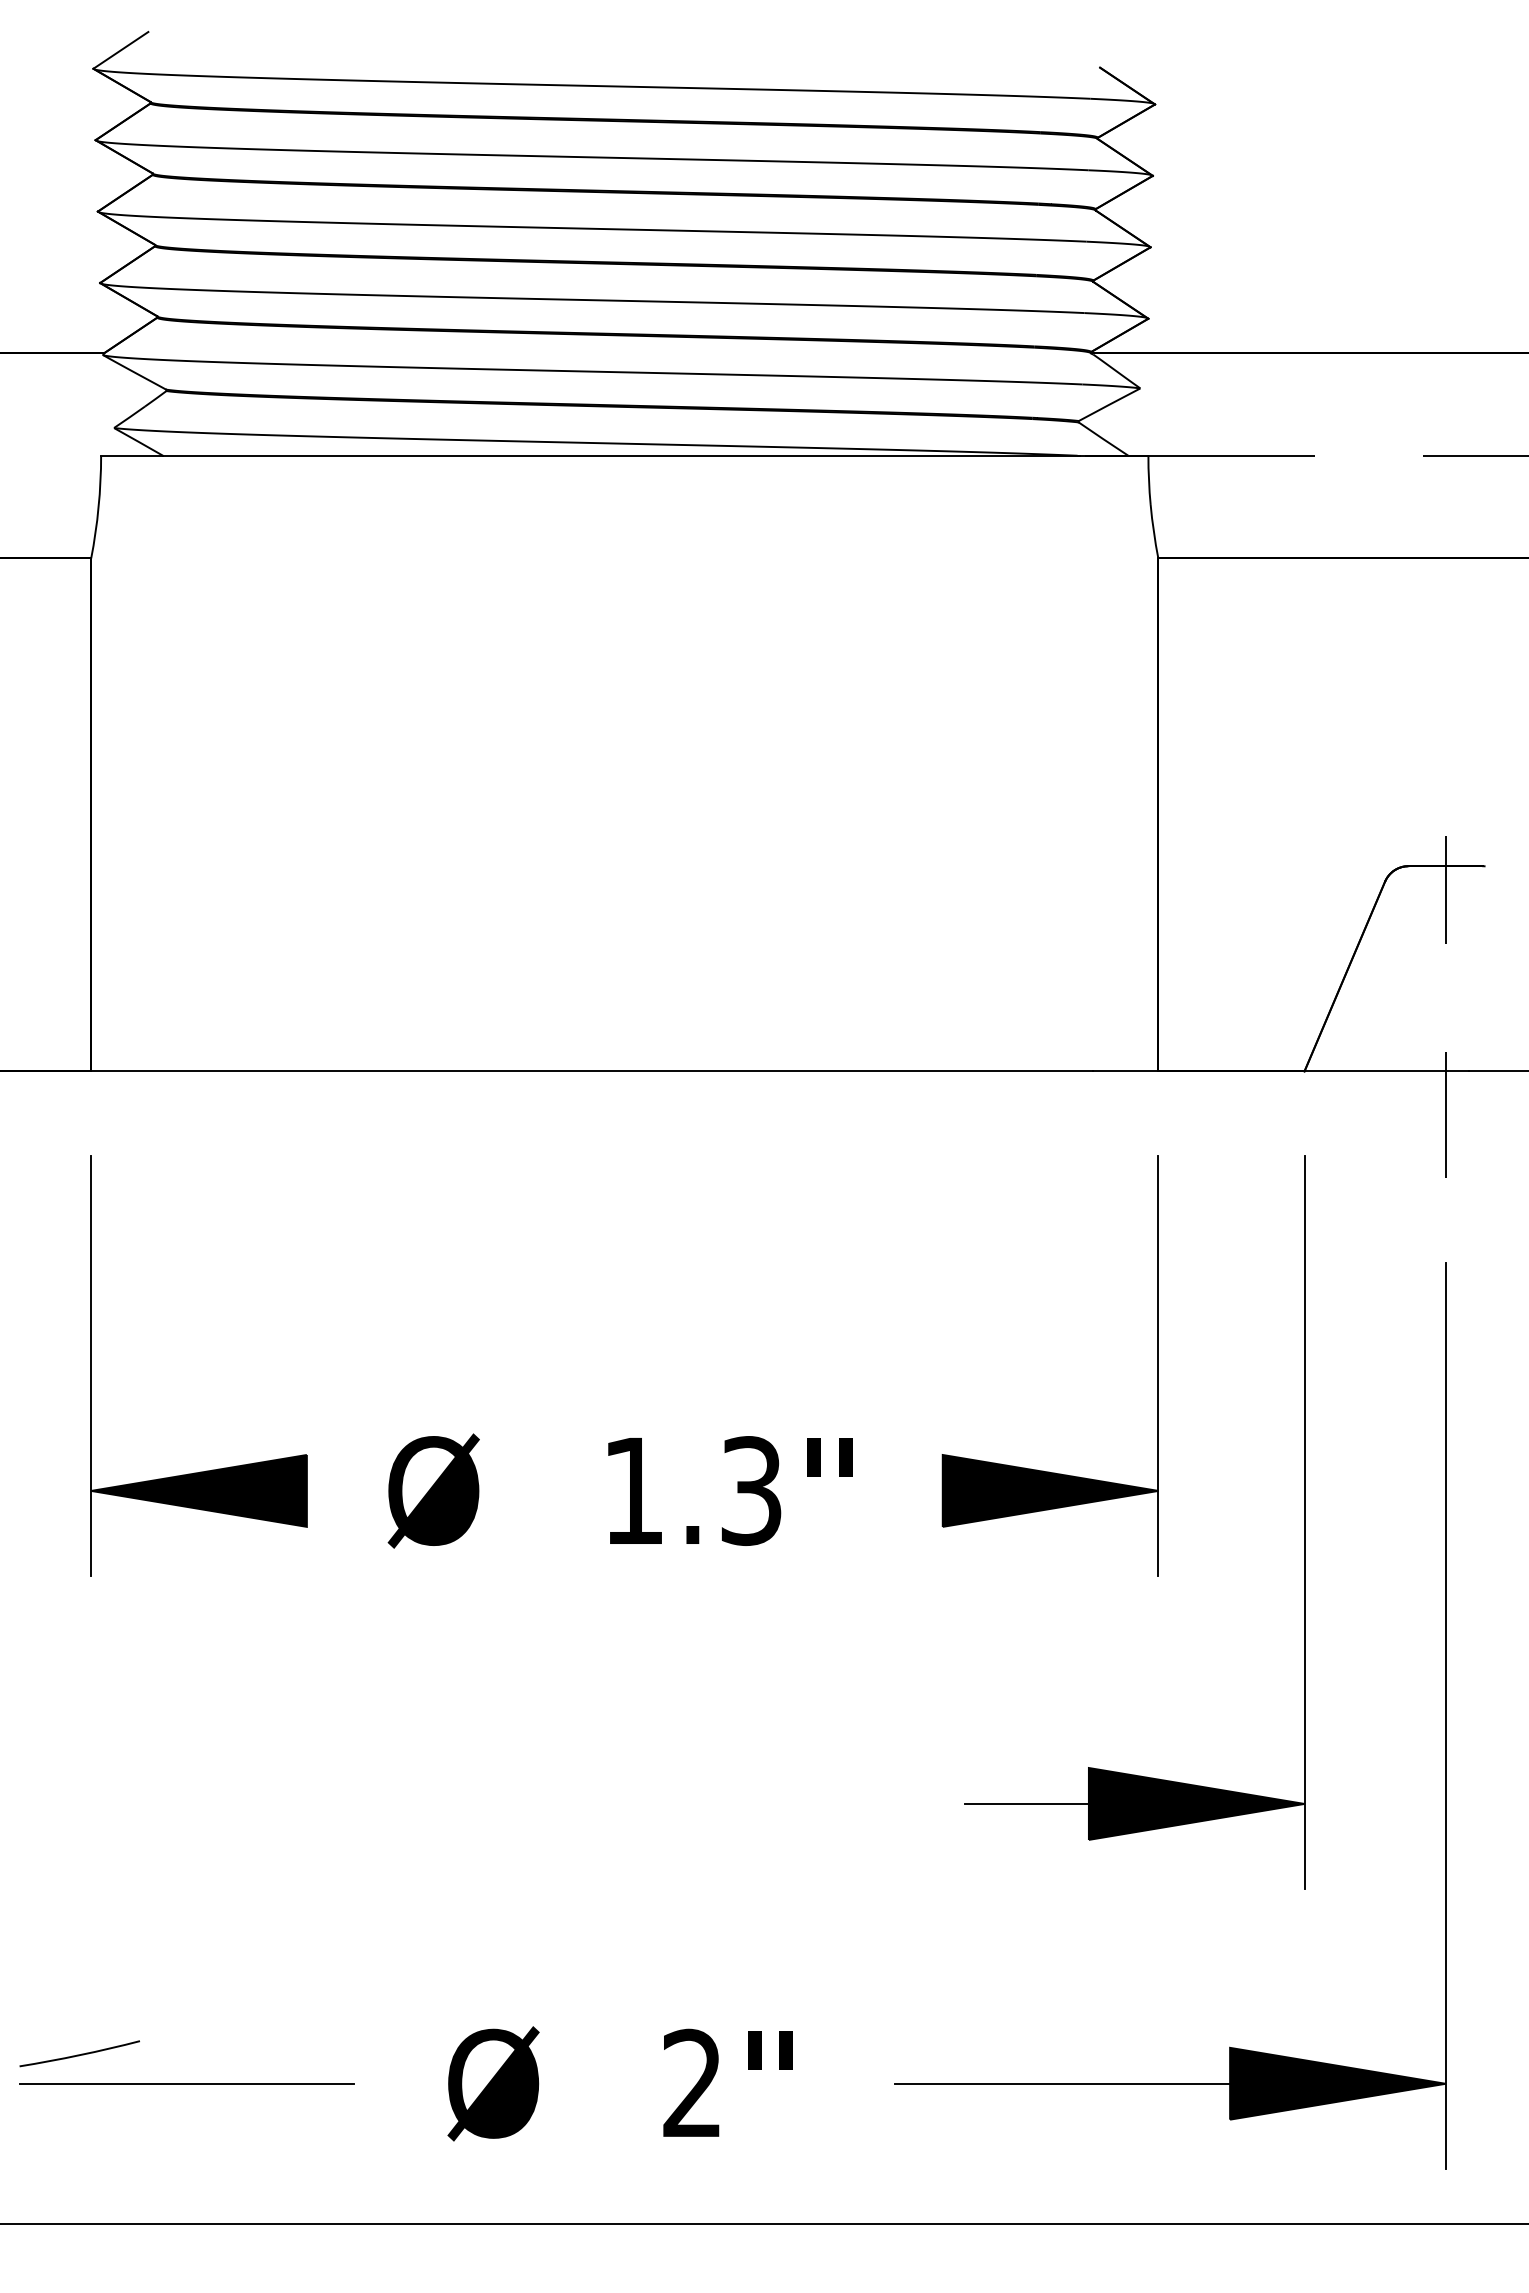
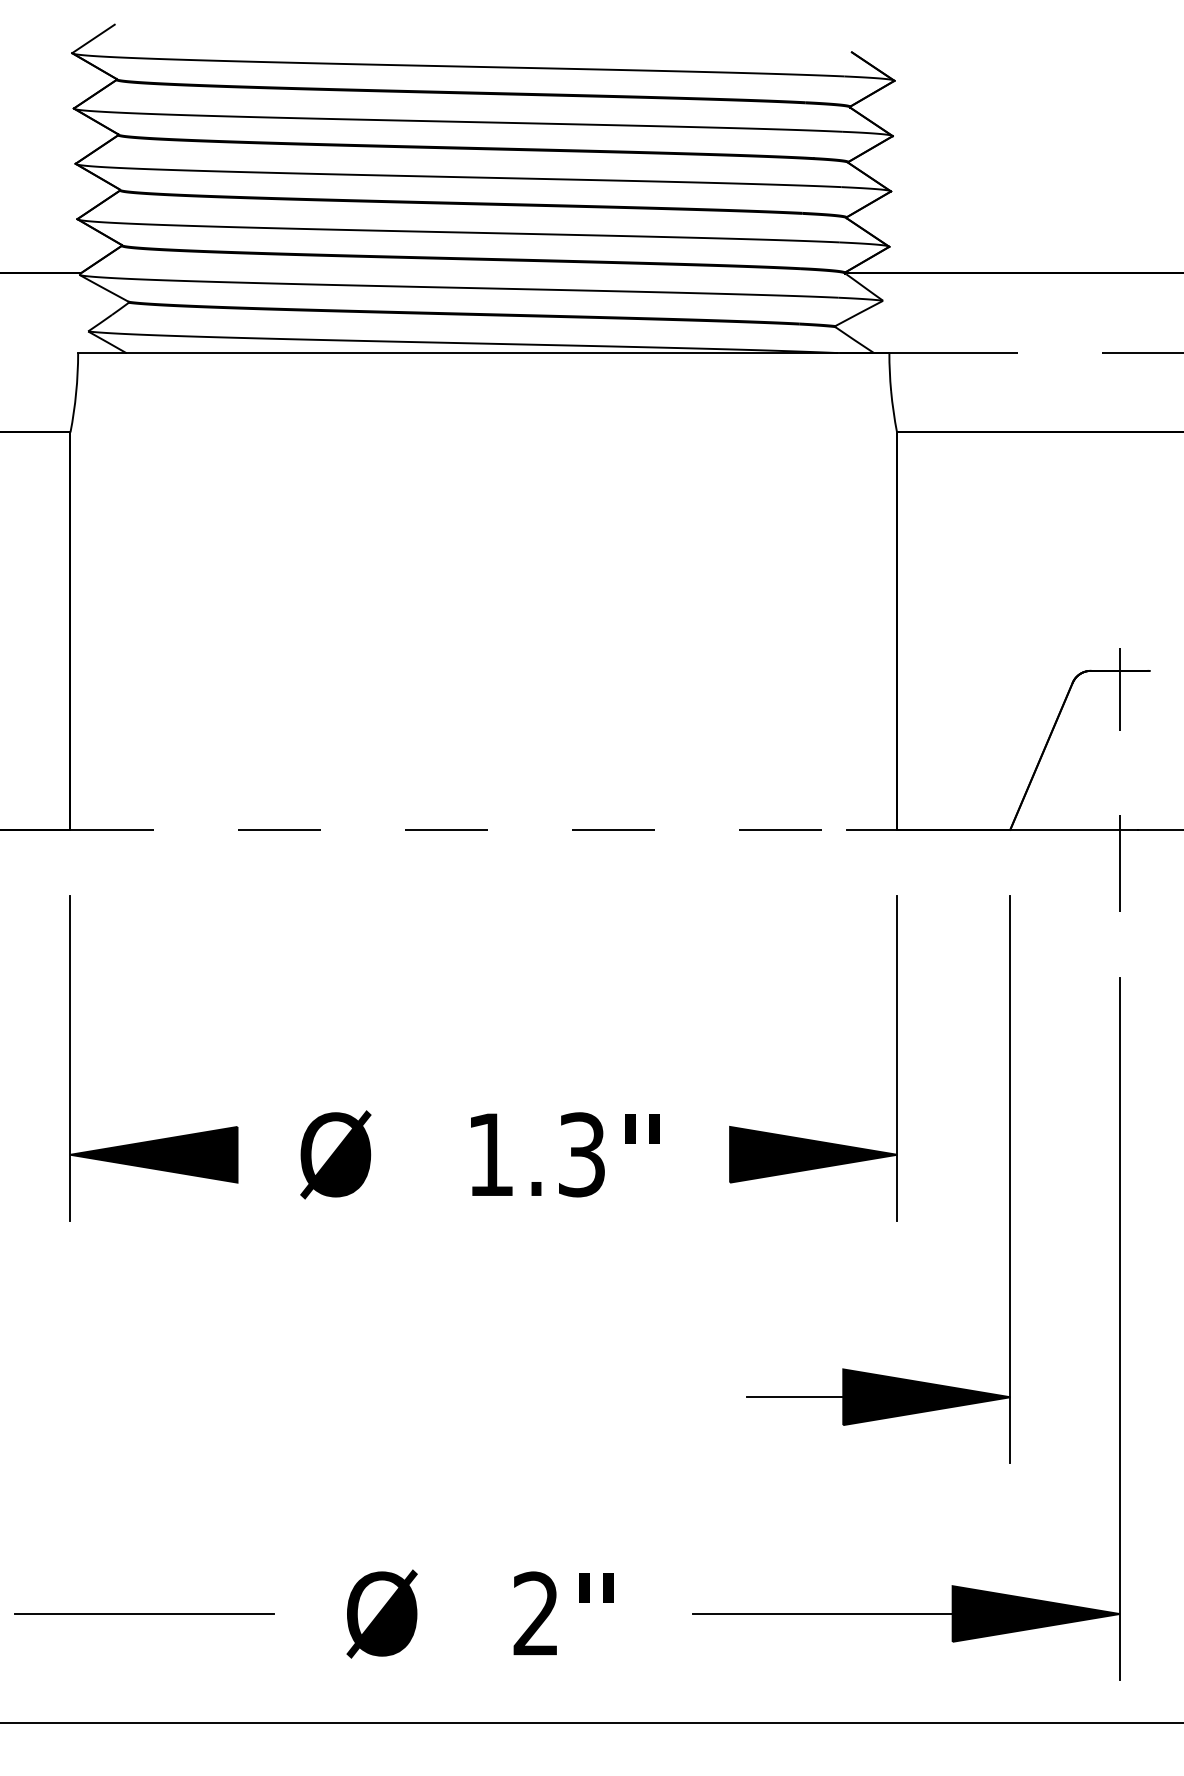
line: (592, 1071) -> (458, 829), solid -> dashed
part: (79, 2053) -> (61, 1590), removed

